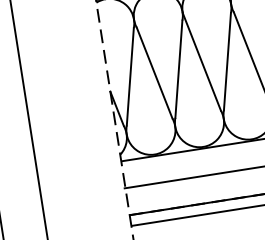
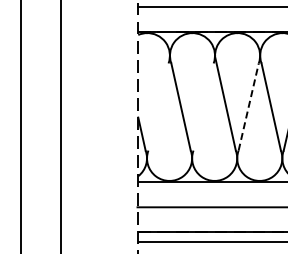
line: (227, 62) -> (248, 107), solid -> dashed
line: (178, 68) -> (203, 106), removed
line: (130, 76) -> (158, 106), removed

